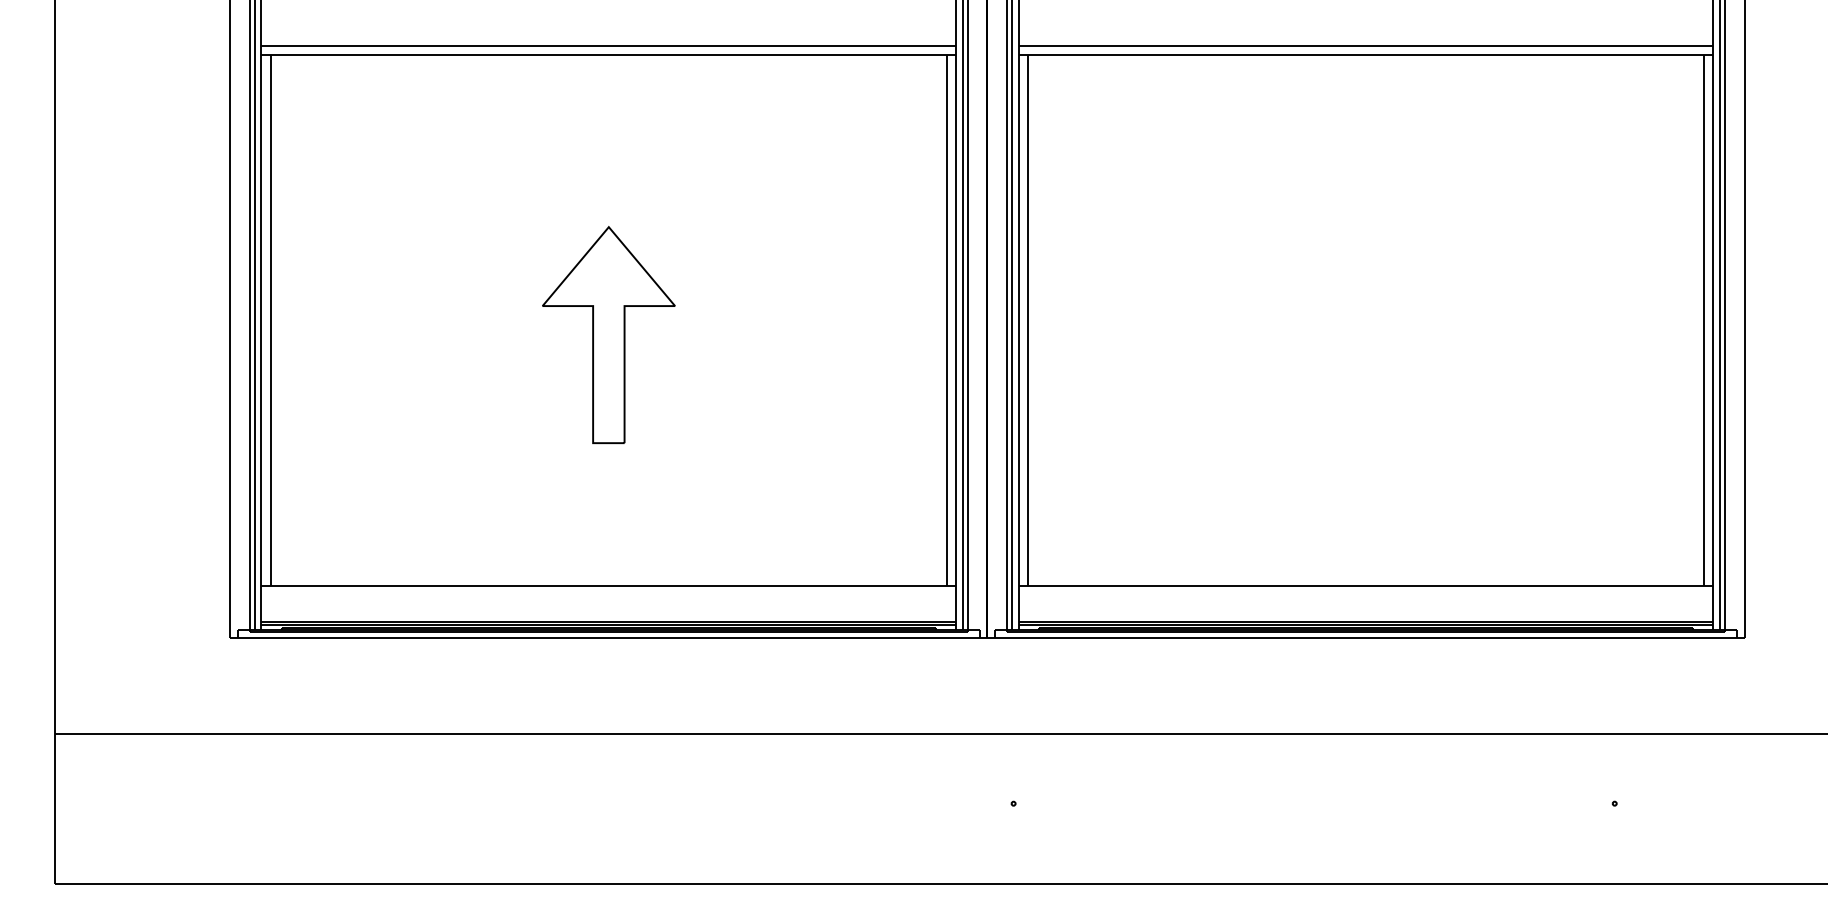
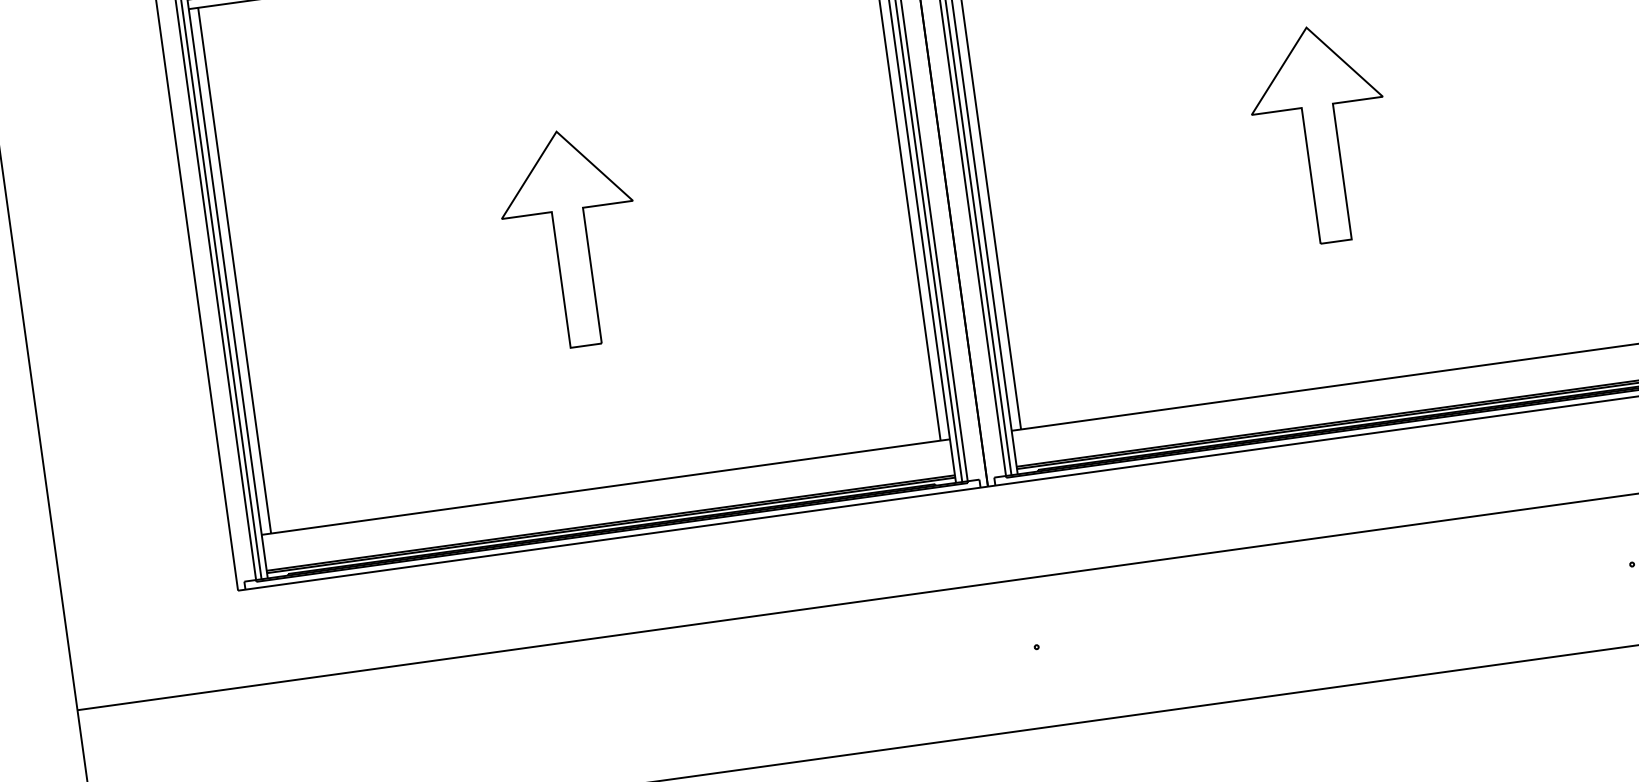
part: (1365, 334) -> (1320, 134), added

